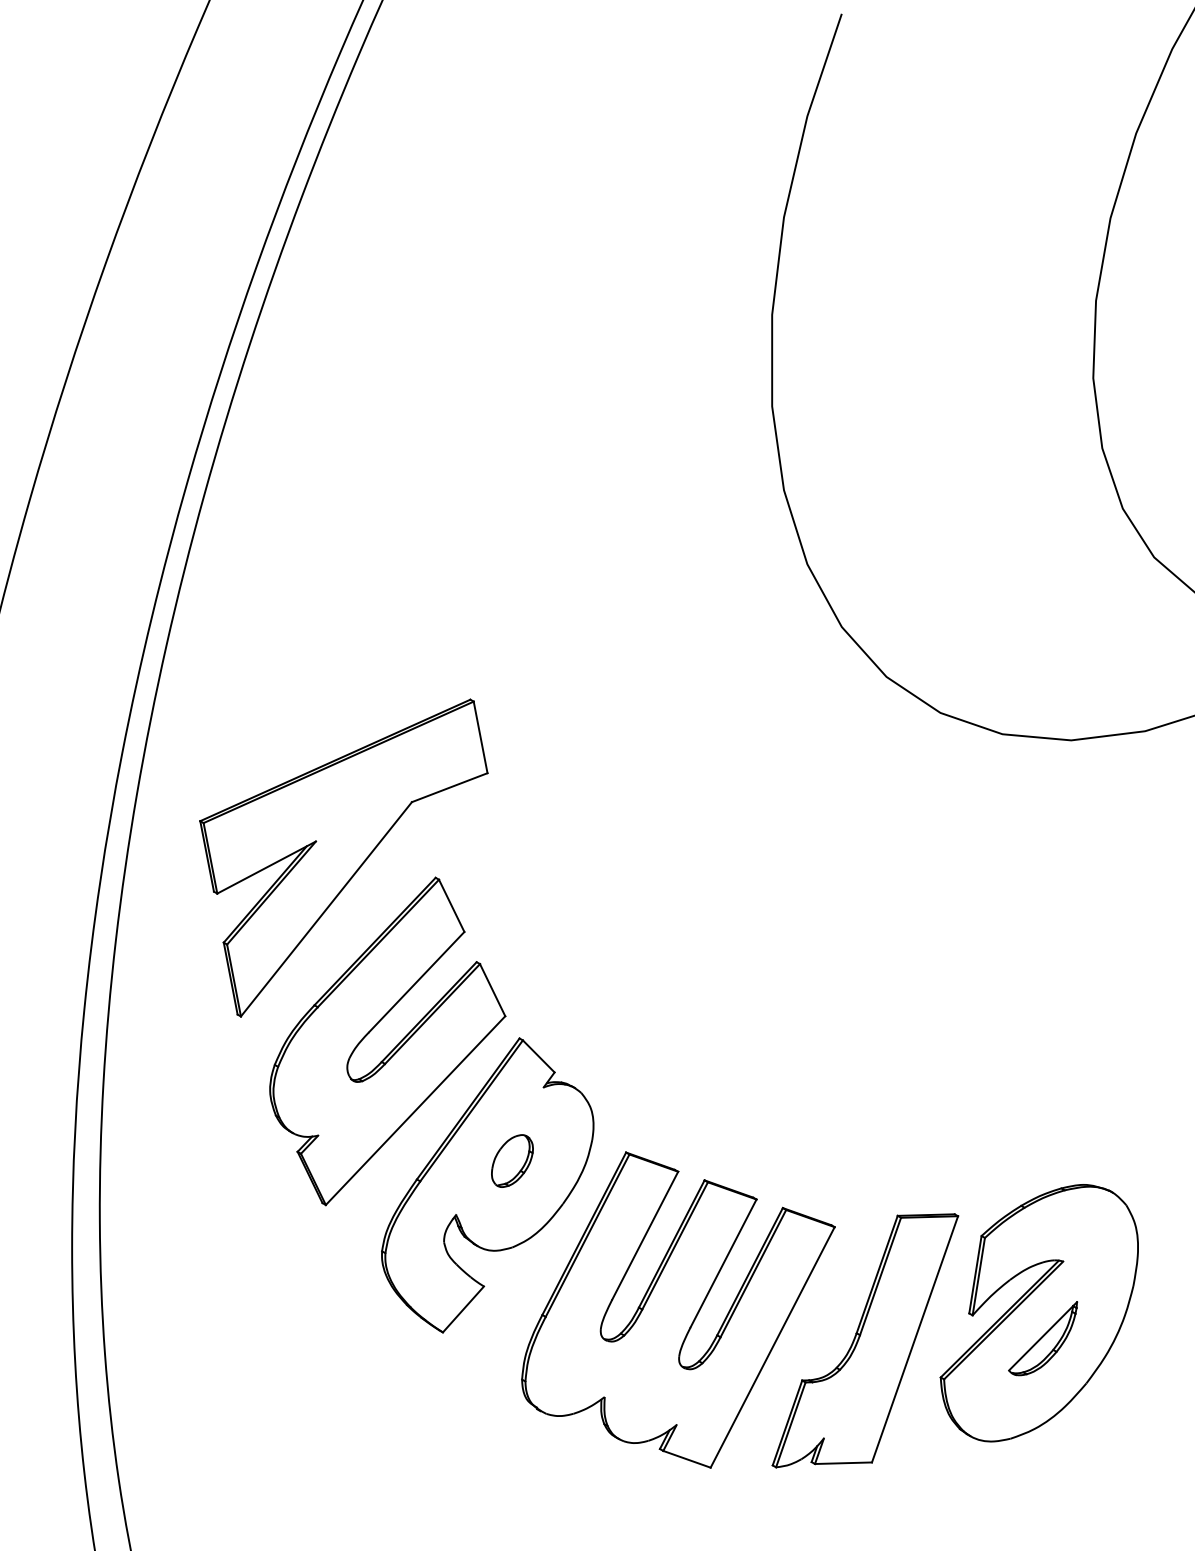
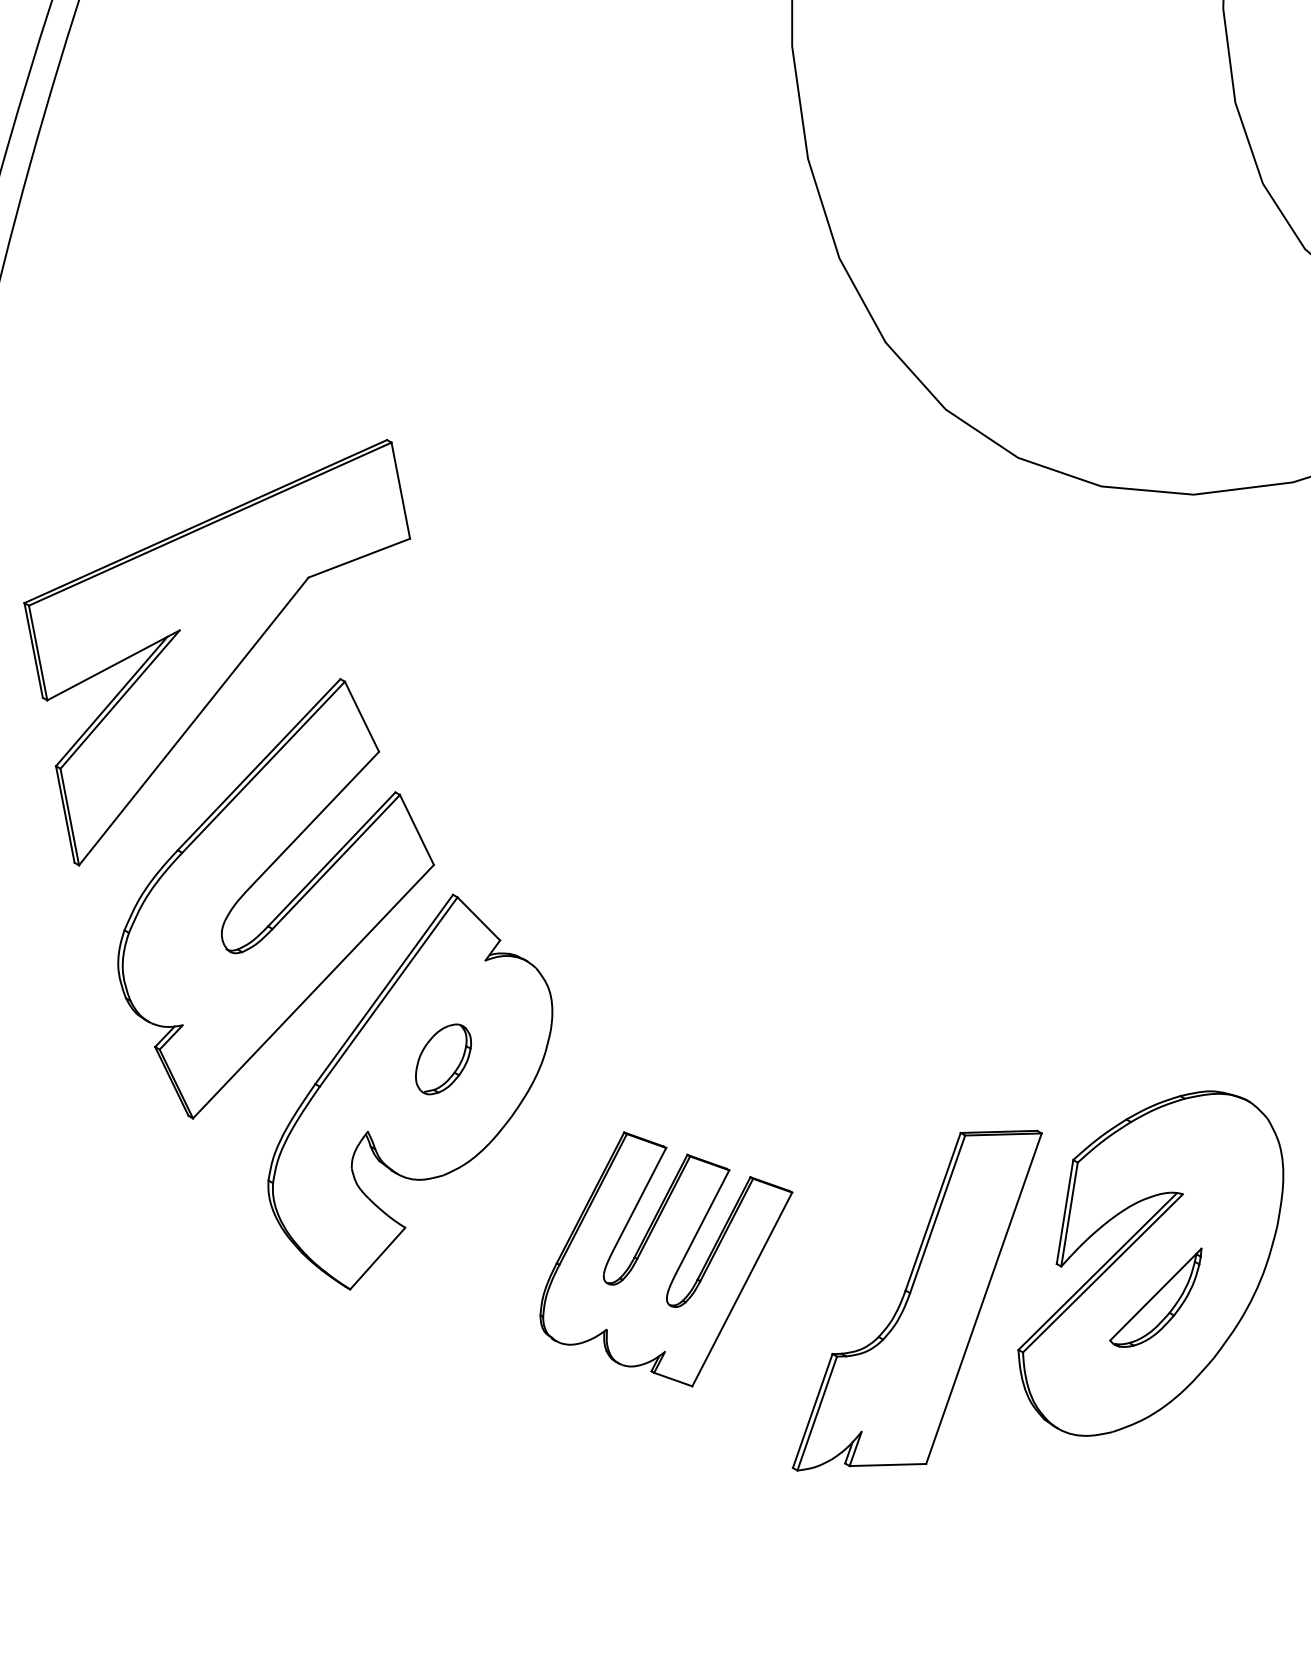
part: (678, 1309) -> (666, 1258), size x0.6

